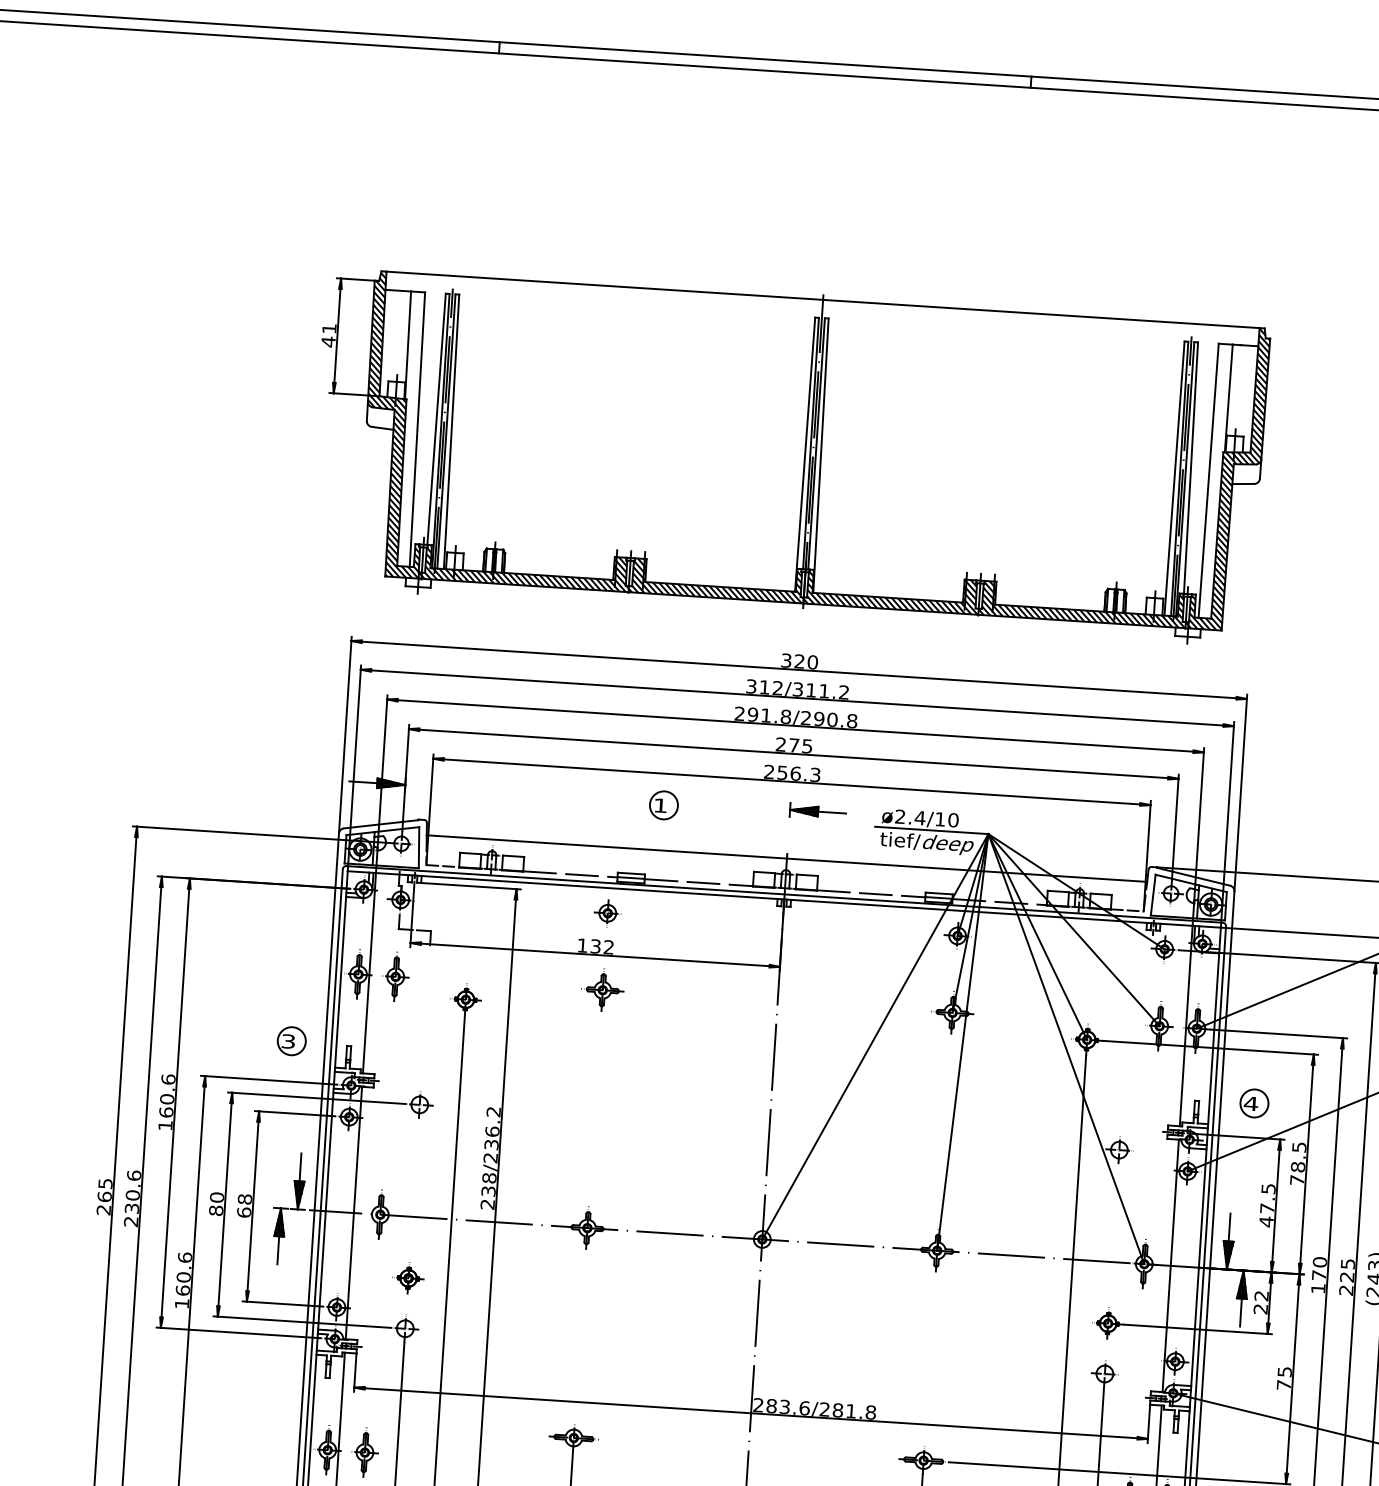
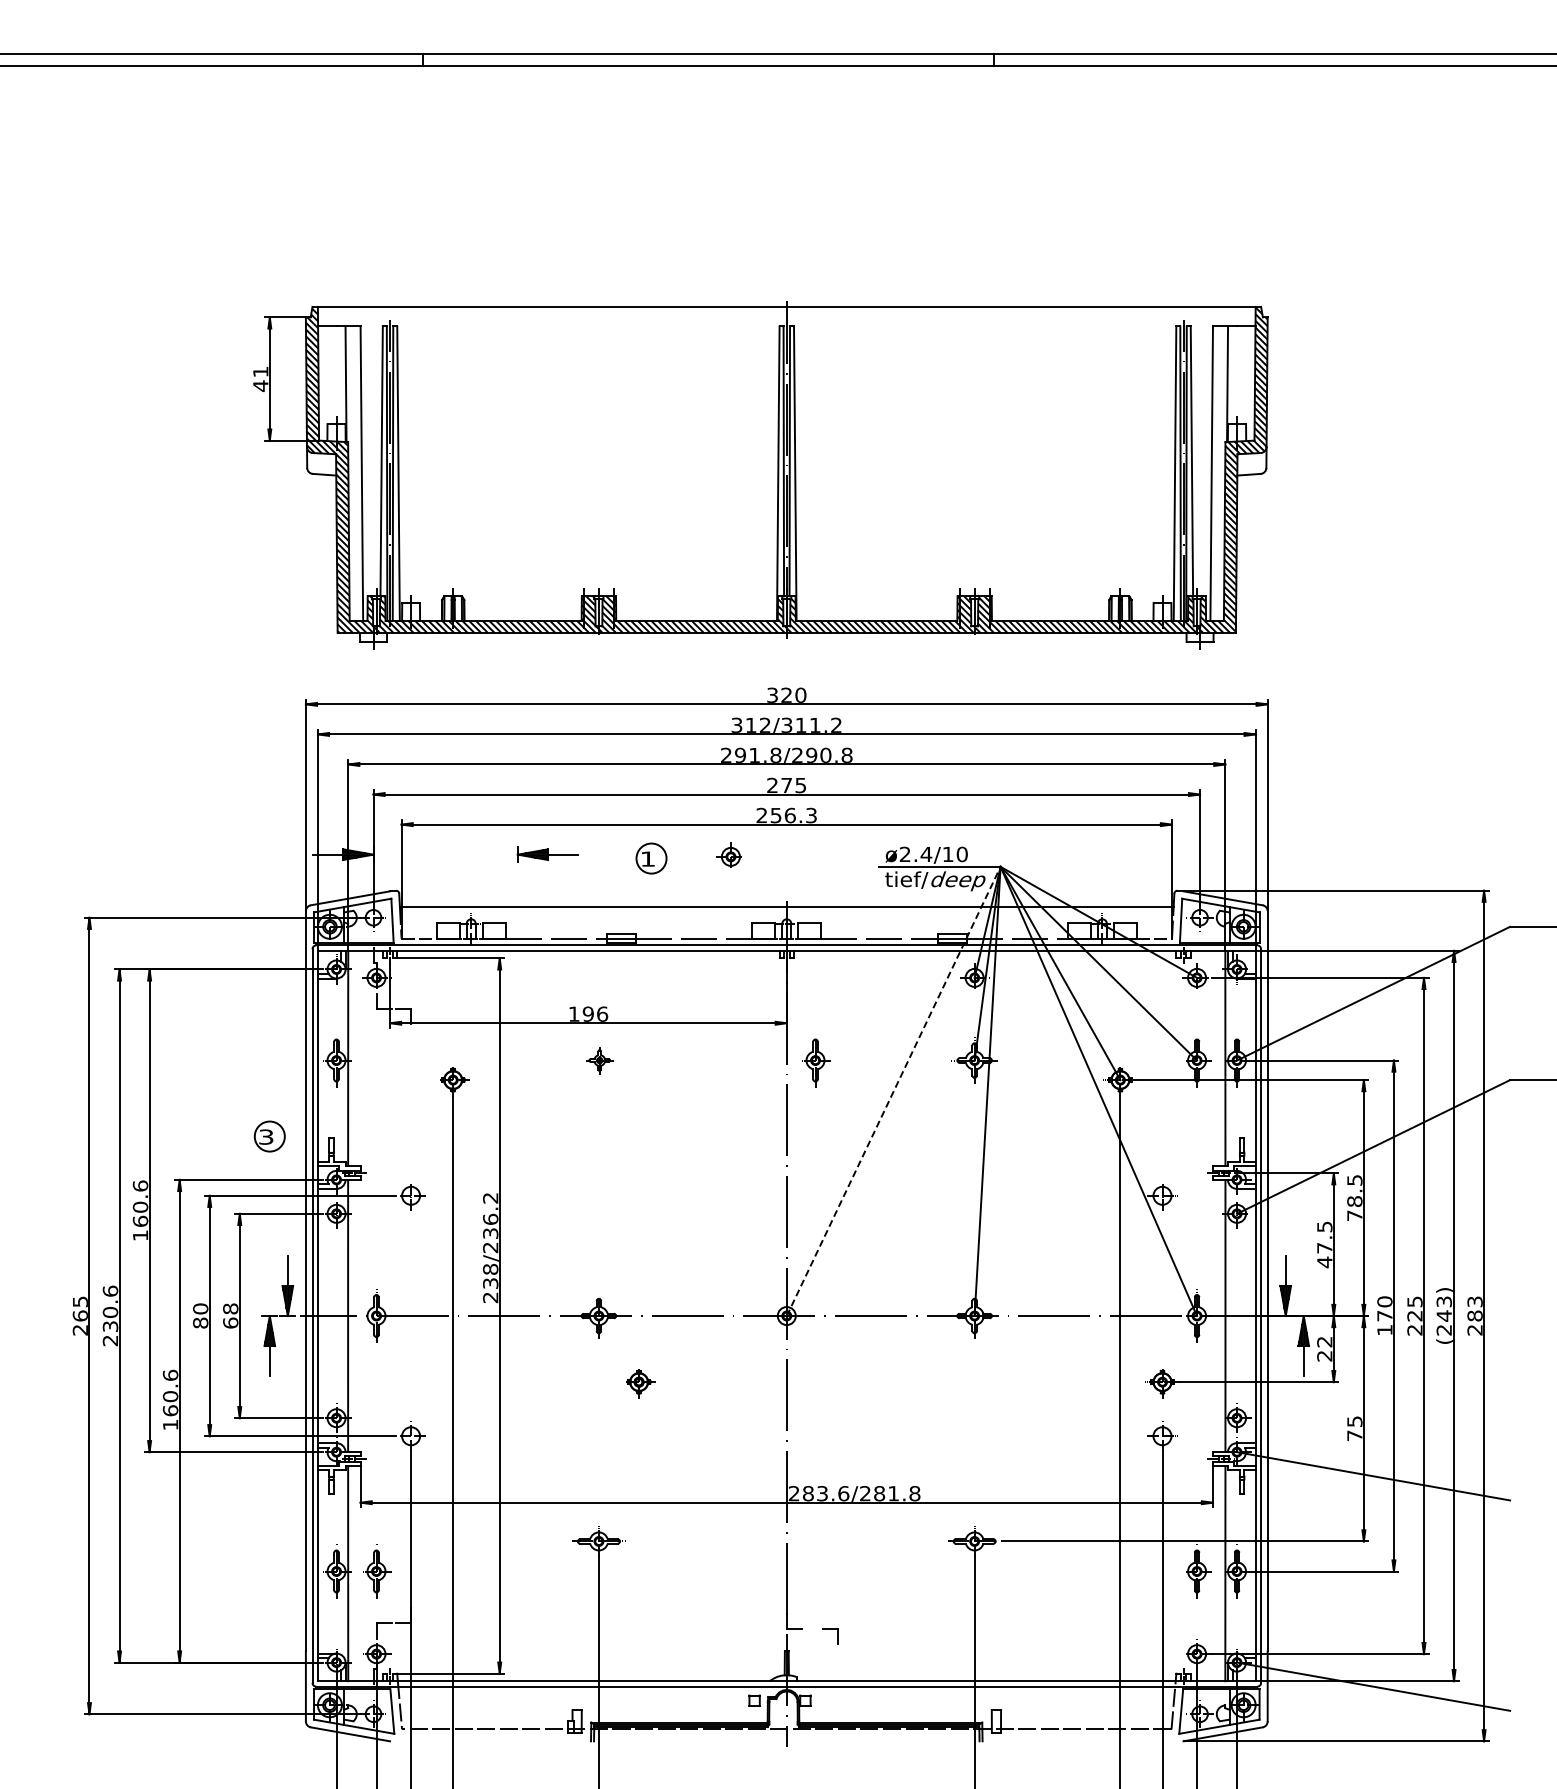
part: (817, 811) -> (547, 854), moved
part: (605, 910) -> (728, 854), moved
text: (602, 946) -> (595, 1013), 132 -> 196
part: (396, 978) -> (816, 1062), moved
part: (604, 990) -> (600, 1060), size x0.6
line: (875, 1036) -> (893, 1091), solid -> dashed
part: (1254, 1103) -> (1303, 1136), removed
part: (409, 1279) -> (640, 1383), moved

